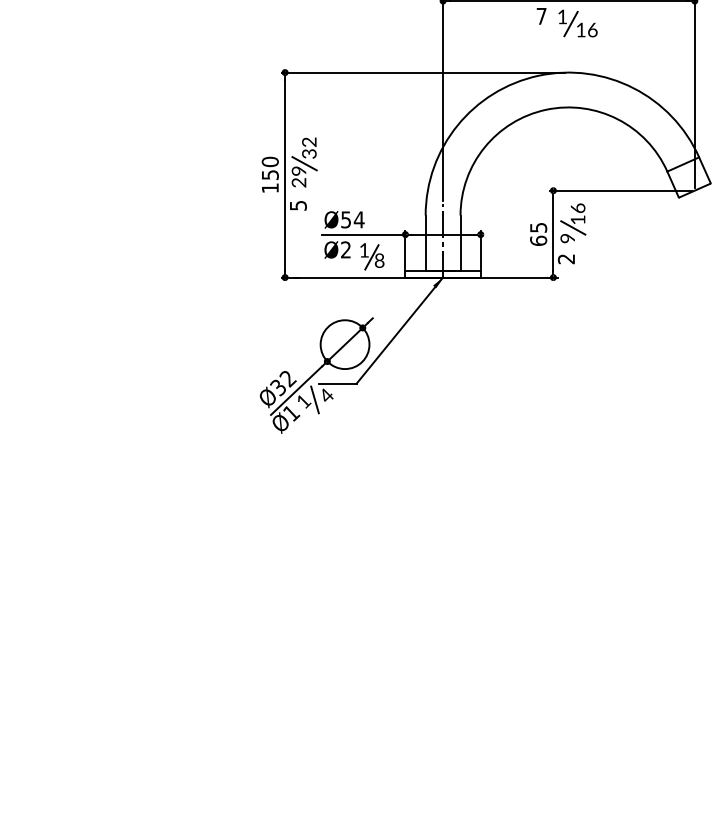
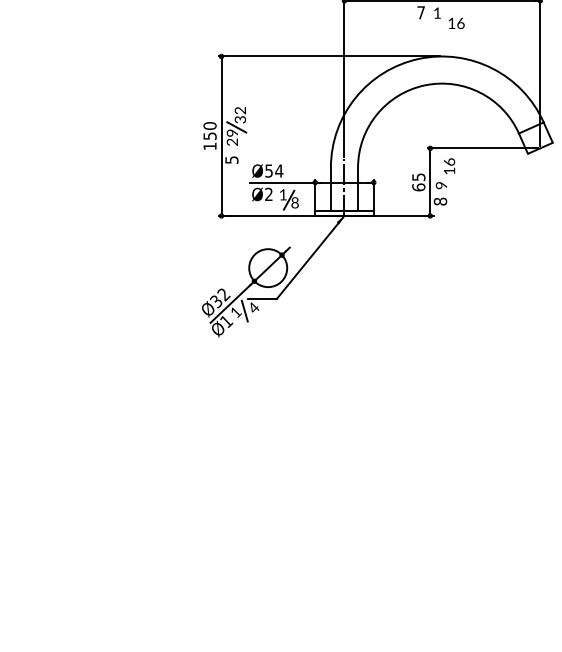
line: (570, 23) -> (443, 18), removed
line: (573, 227) -> (445, 177), removed
text: (566, 259) -> (440, 201), 2 -> 8

